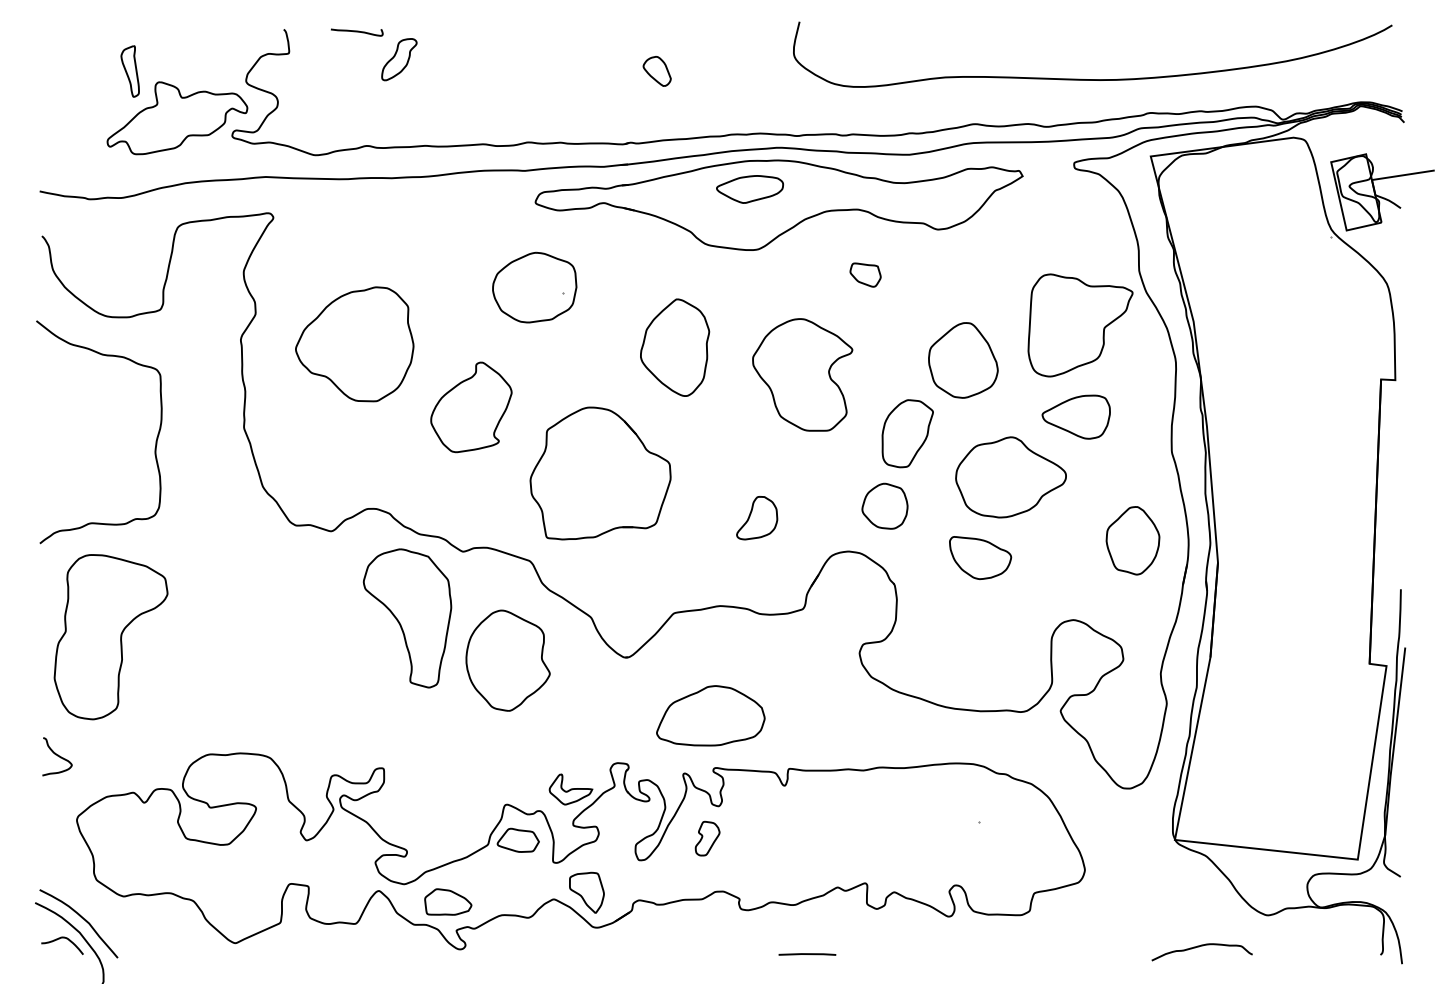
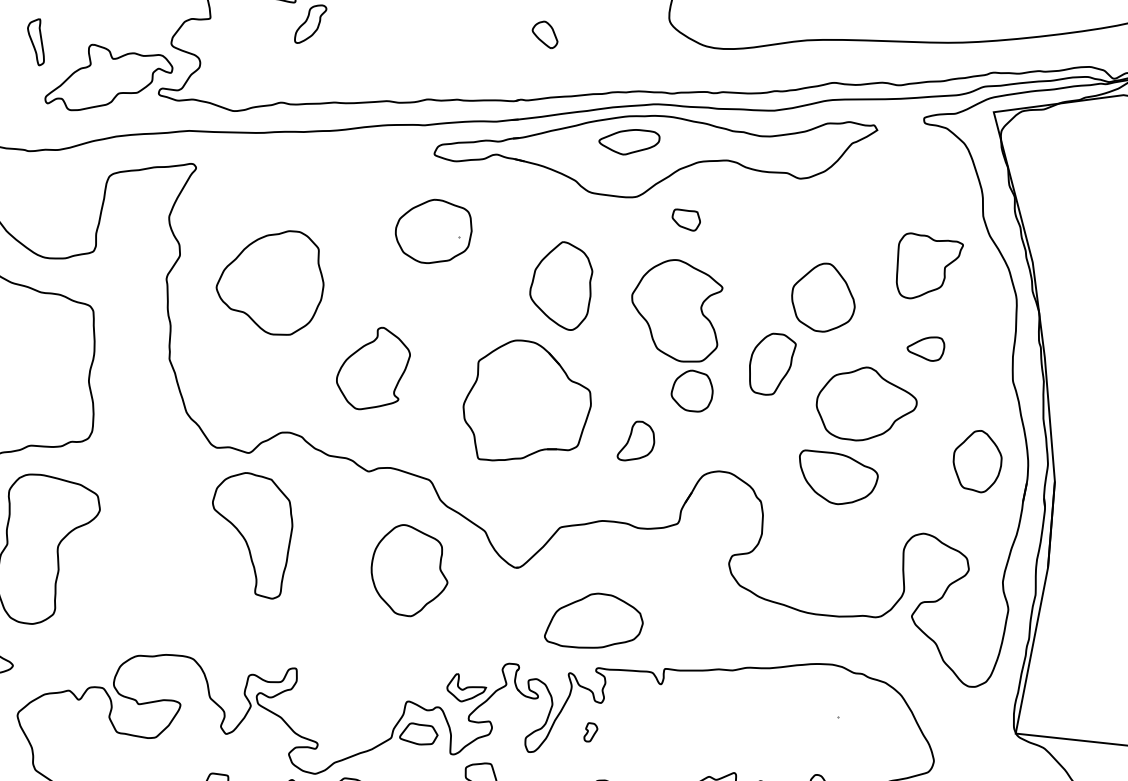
part: (129, 71) -> (35, 42), moved
part: (865, 274) -> (686, 219), moved
part: (1080, 325) -> (929, 265), size x0.7
part: (471, 407) -> (373, 368), moved
part: (1075, 416) -> (925, 348), size x0.6
part: (600, 473) -> (527, 400), moved
part: (884, 505) -> (691, 390), moved
part: (980, 557) -> (838, 476), size x1.4
part: (407, 618) -> (252, 535), moved
part: (707, 838) -> (590, 732), size x0.6

